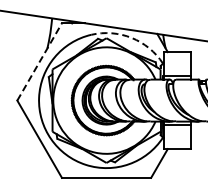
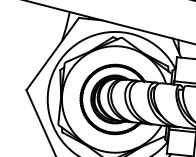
arc: (131, 37) -> (146, 39), dashed -> solid
line: (39, 61) -> (52, 53), dashed -> solid

